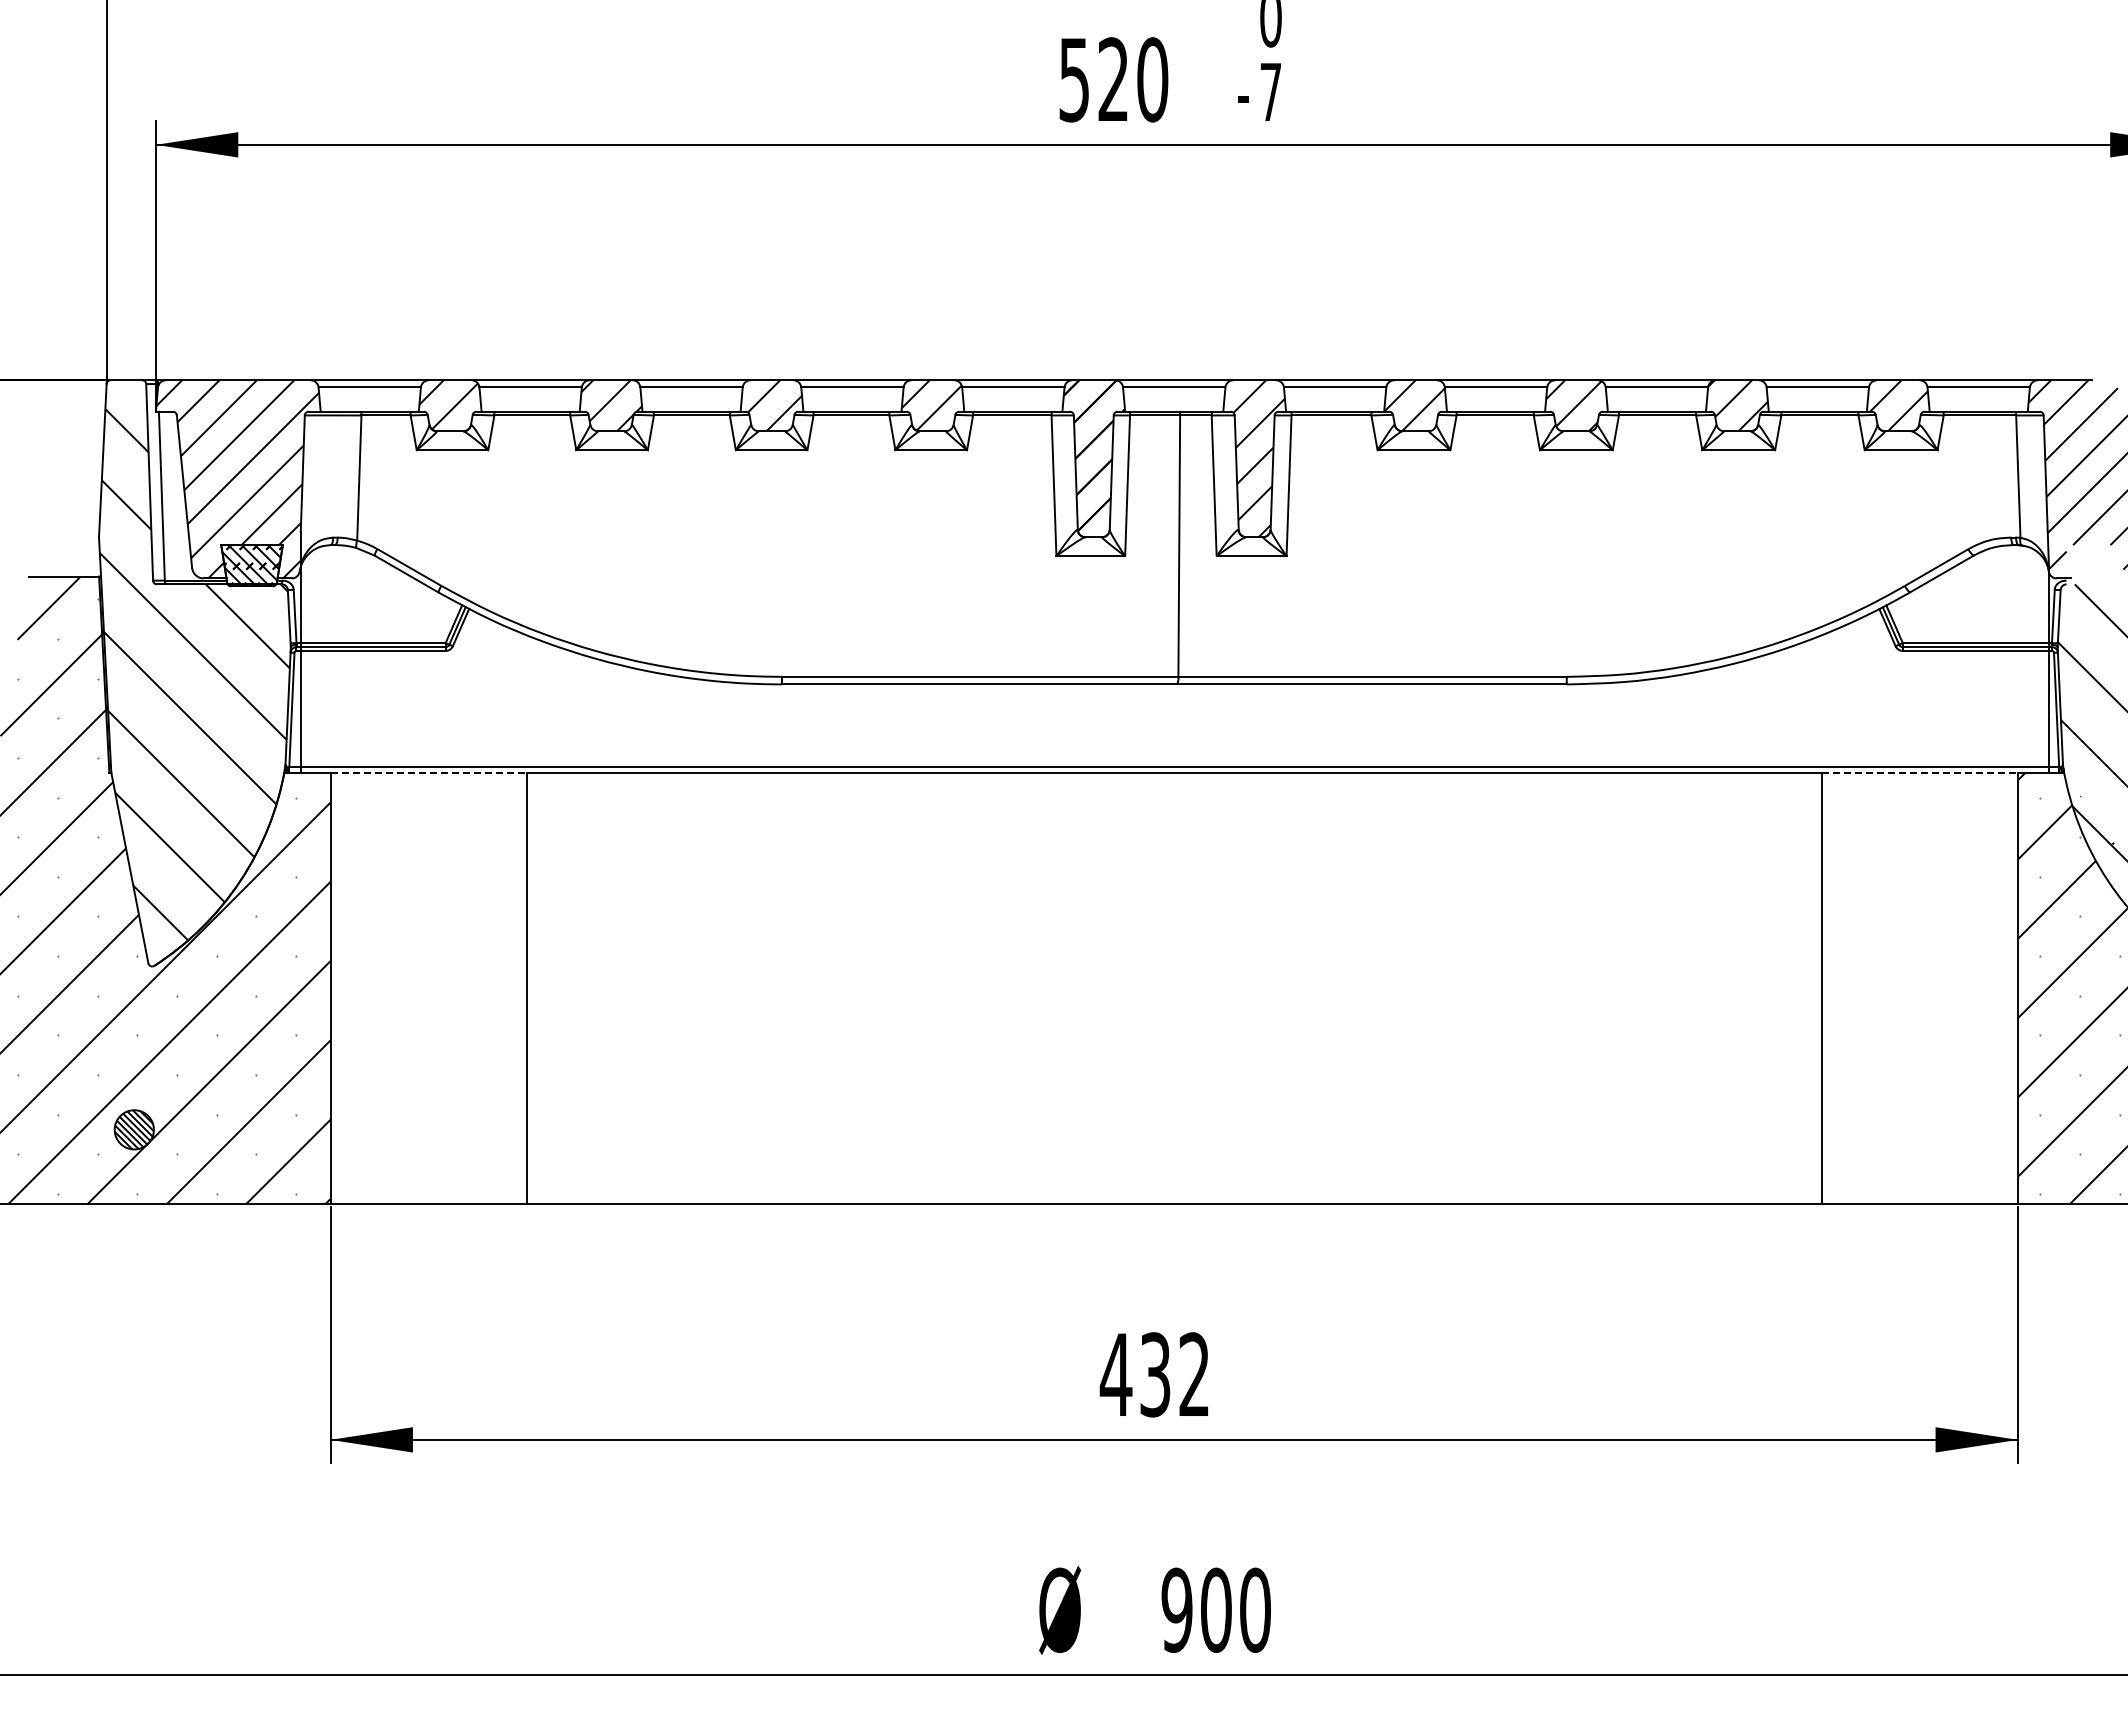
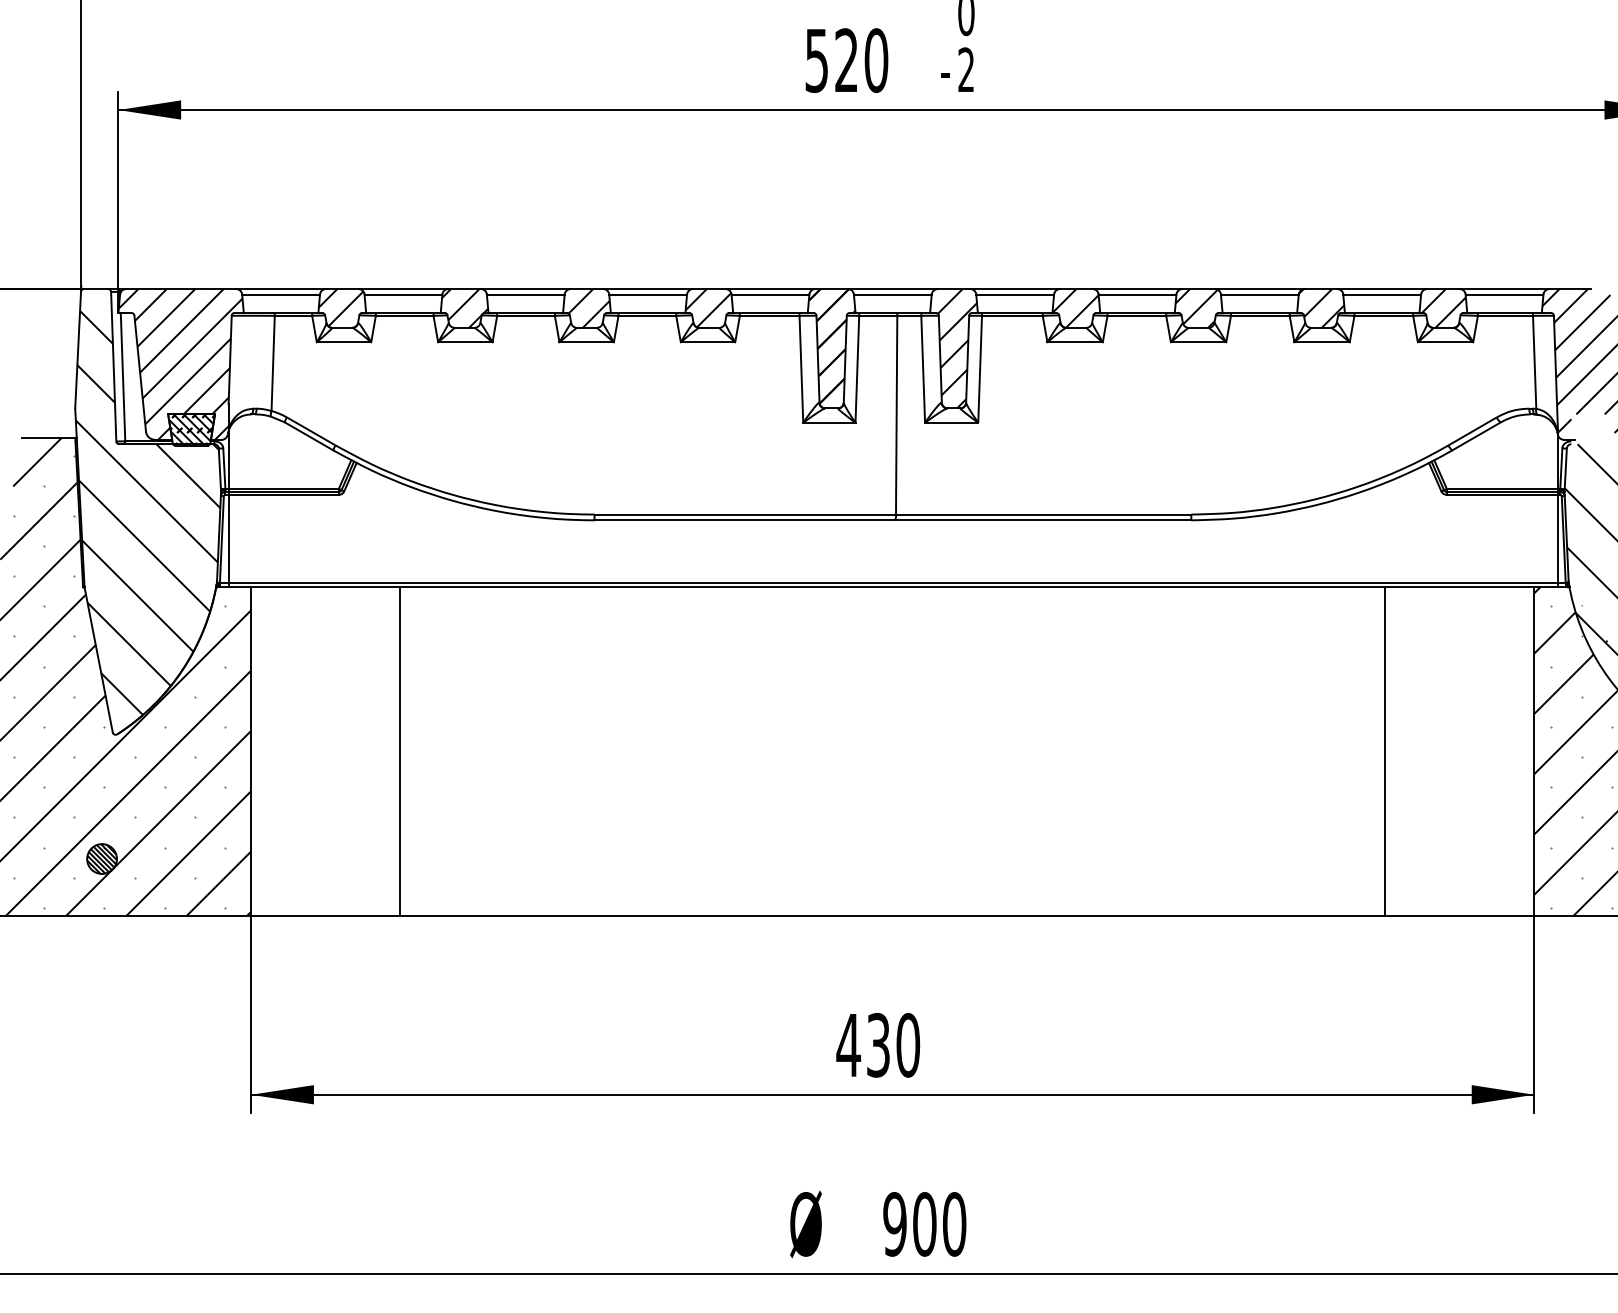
text: (1270, 91) -> (966, 69), 7 -> 2
line: (429, 772) -> (326, 587), dashed -> solid
line: (1920, 772) -> (1460, 587), dashed -> solid
text: (1194, 1374) -> (908, 1045), 432 -> 430

